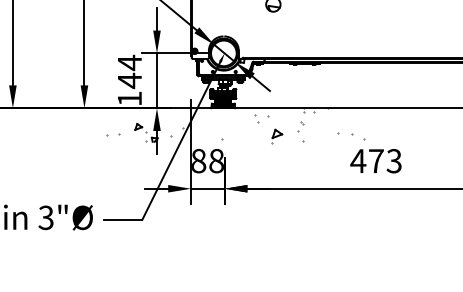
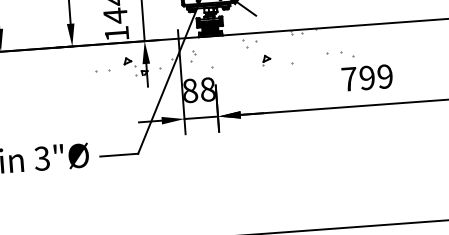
part: (300, 126) -> (193, 55), moved
part: (277, 136) -> (266, 60), size x0.71
text: (375, 161) -> (366, 78), 473 -> 799

